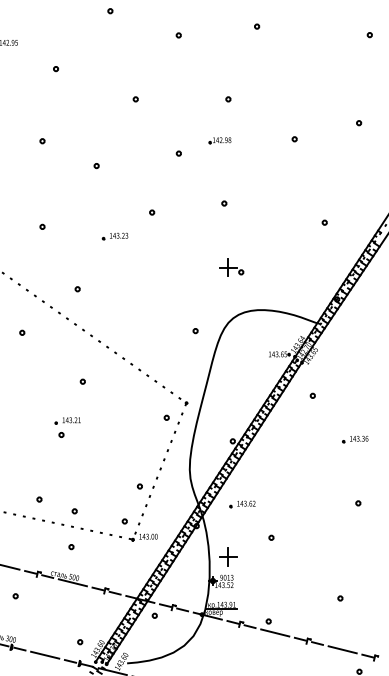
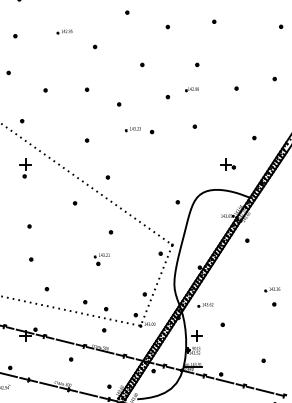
part: (114, 236) -> (132, 129), moved
part: (230, 267) -> (227, 164), moved
part: (355, 439) -> (272, 289), moved

